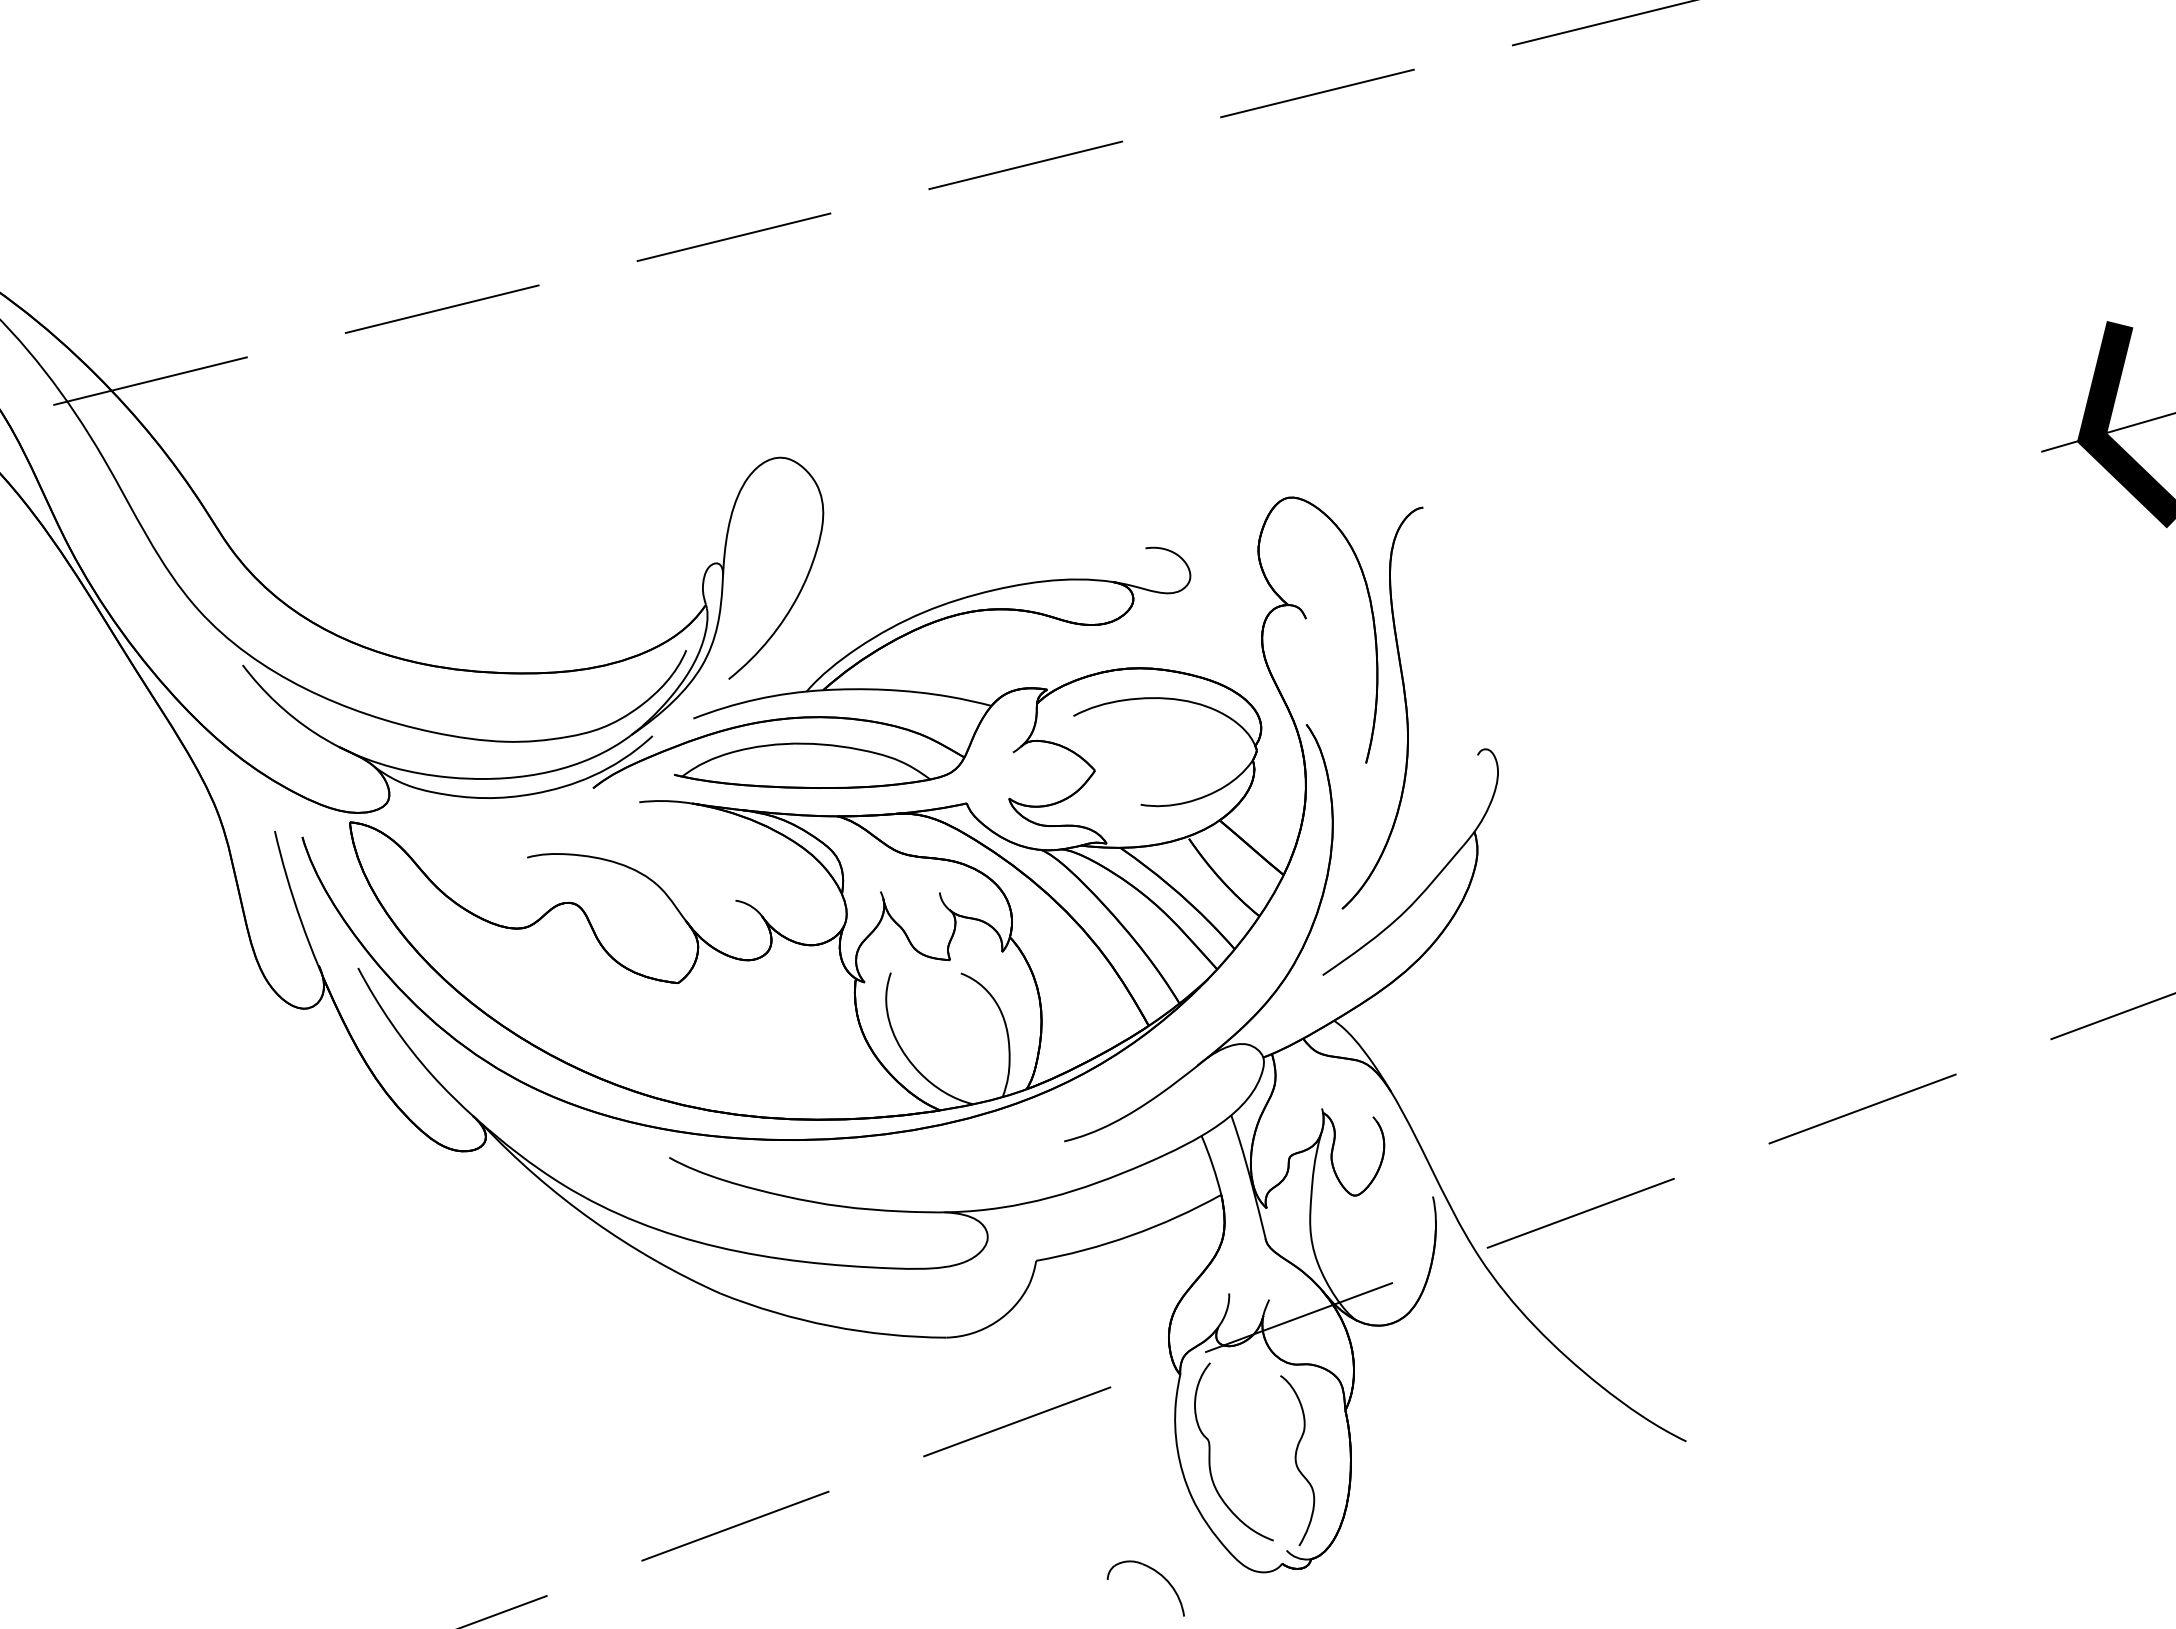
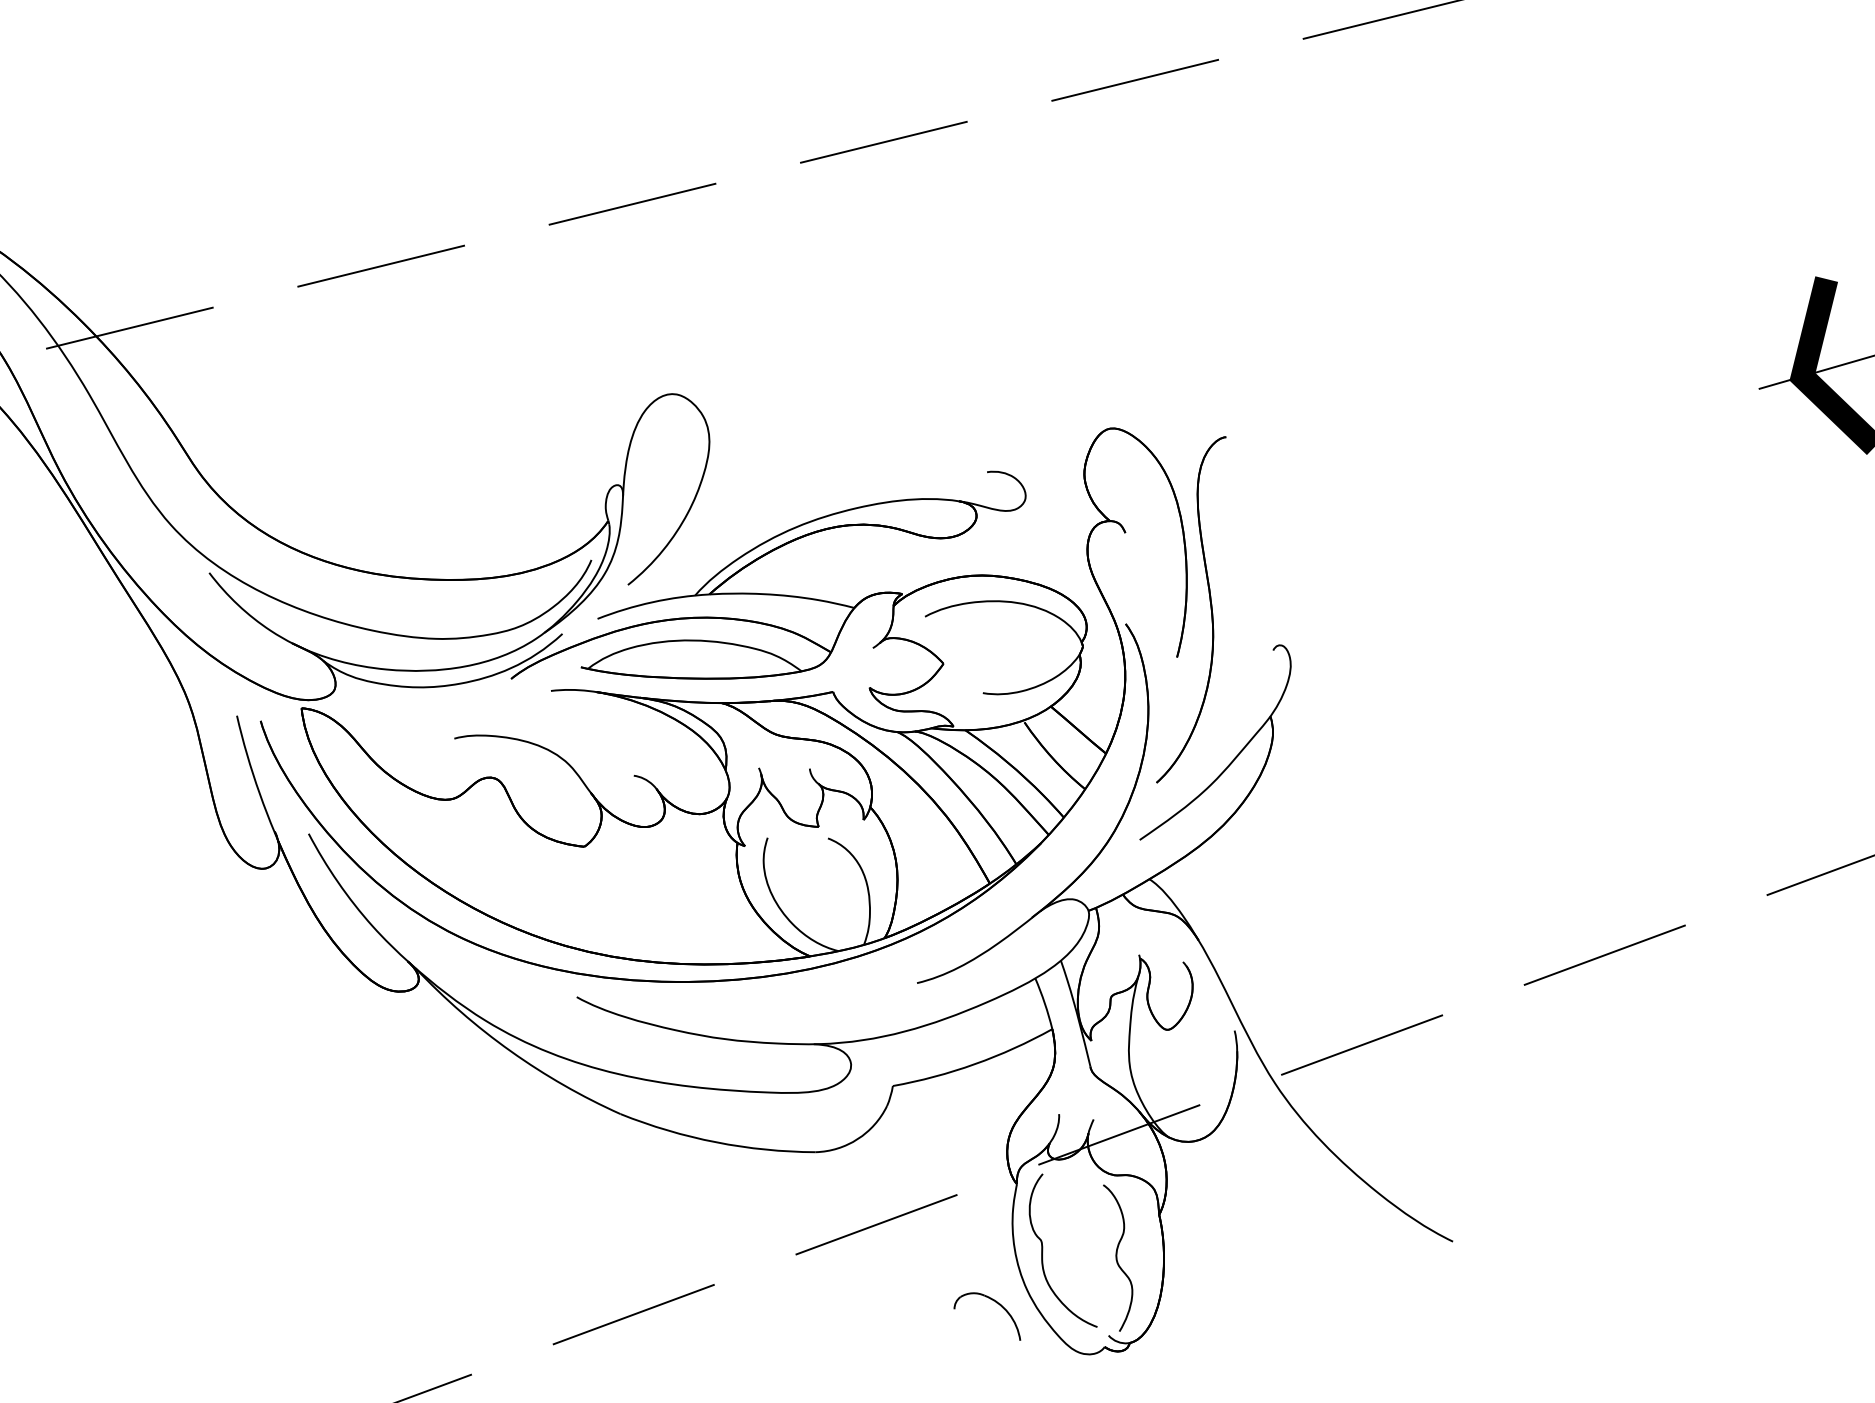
part: (1158, 1574) -> (998, 1304), moved

